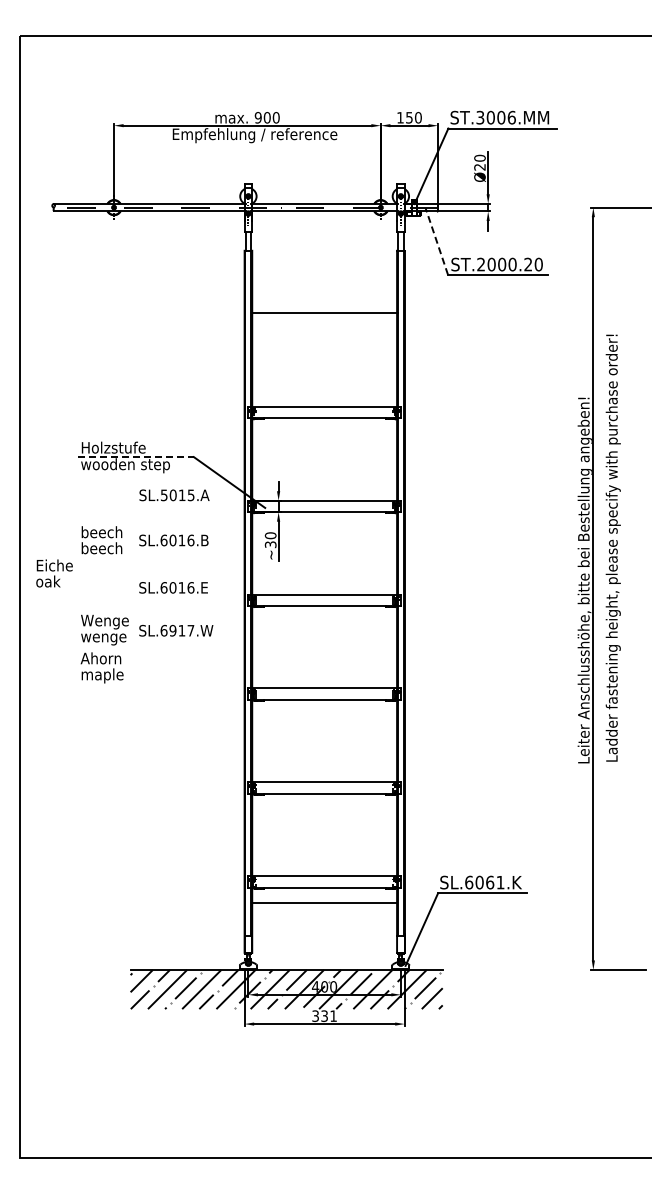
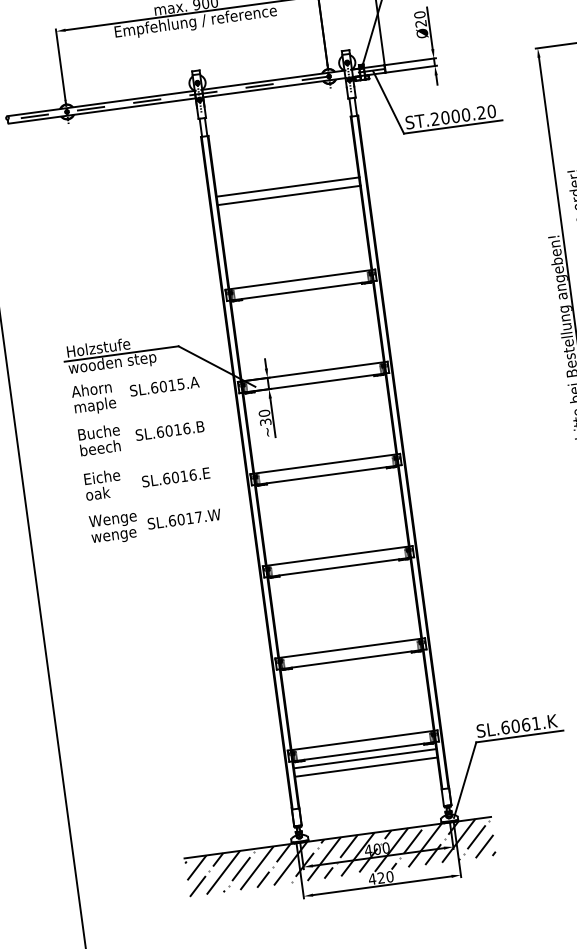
line: (436, 241) -> (388, 102), dashed -> solid
line: (324, 321) -> (288, 195), added
line: (135, 457) -> (121, 354), dashed -> solid
text: (163, 495) -> (153, 388), SL.5015.A -> SL.6015.A
text: (102, 532) -> (98, 432), beech -> Buche
text: (54, 573) -> (102, 484), moved
text: (172, 630) -> (180, 519), SL.6917.W -> SL.6017.W
text: (101, 667) -> (93, 398), moved
line: (324, 894) -> (364, 758), added
text: (324, 1015) -> (381, 877), 331 -> 420

